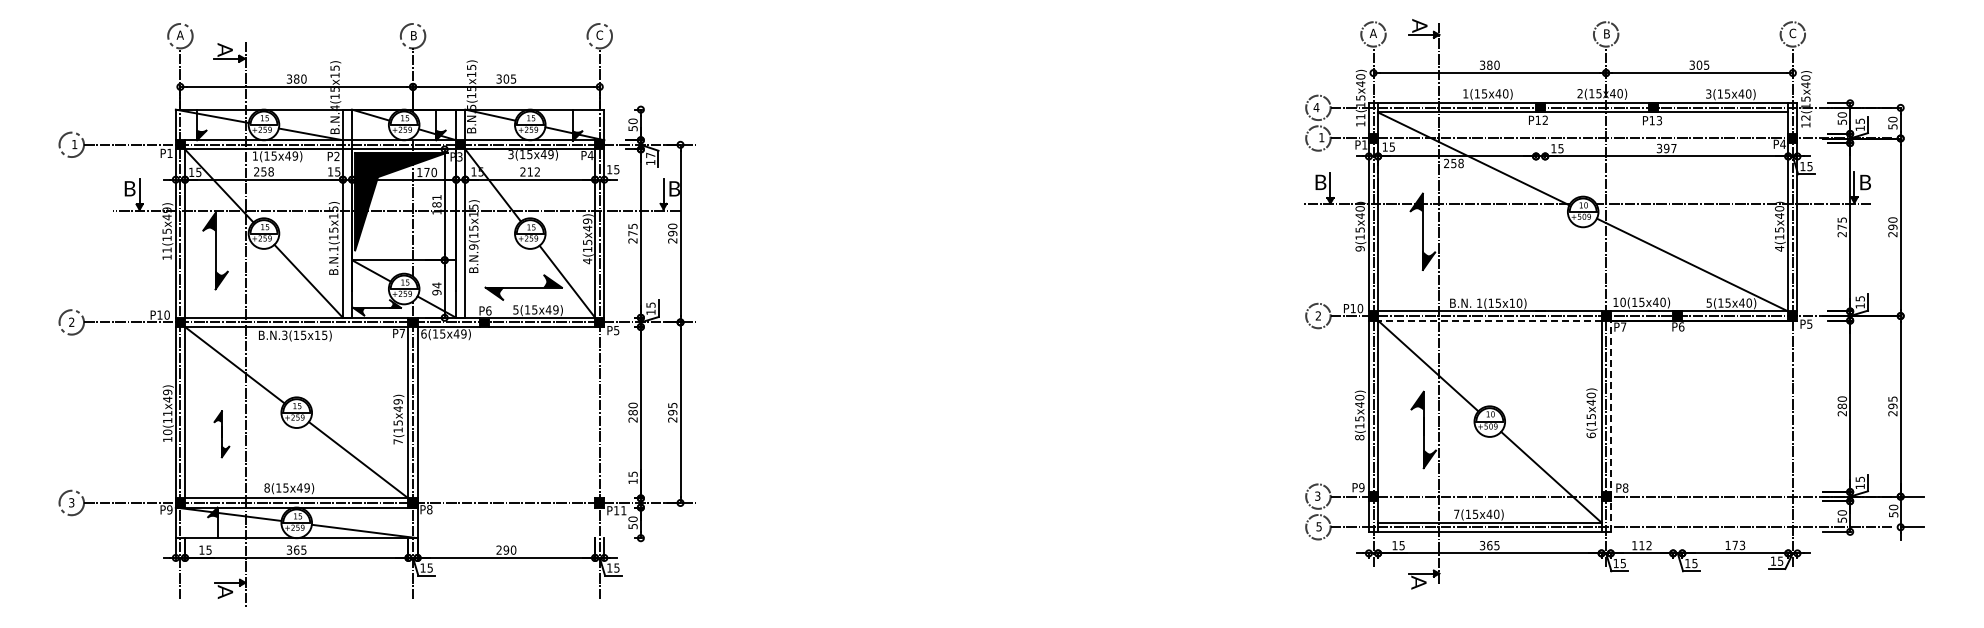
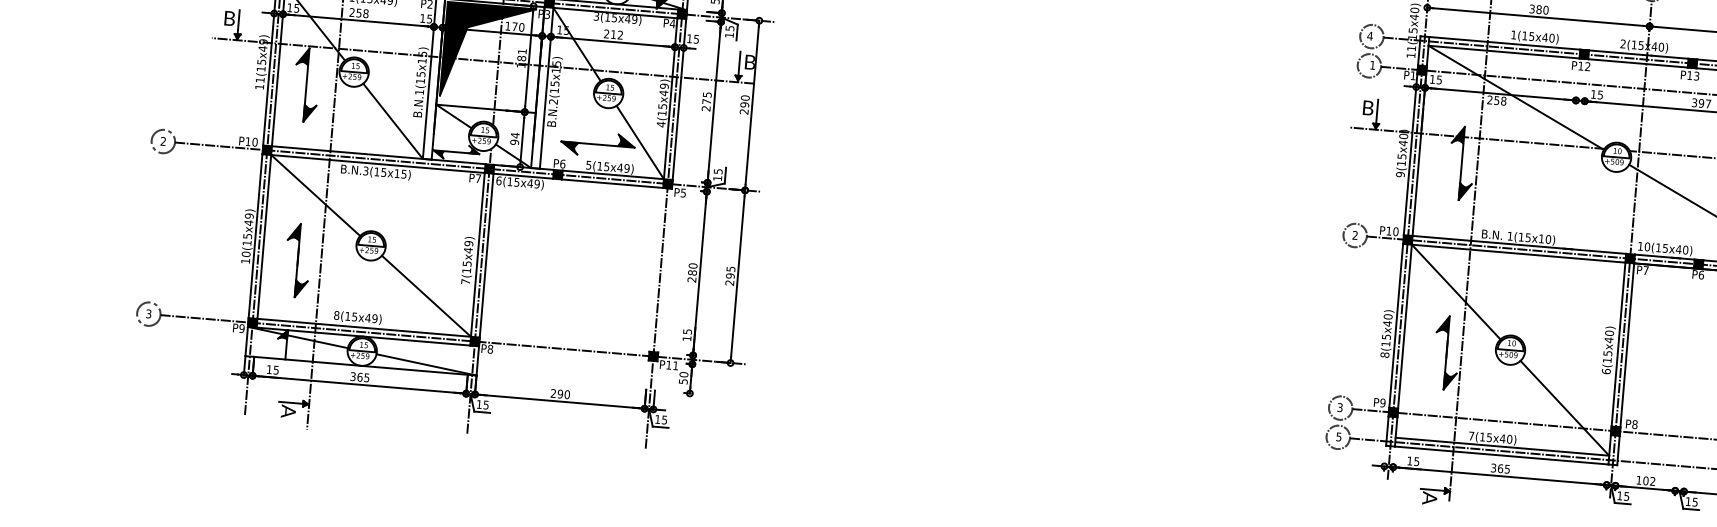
text: (650, 155) -> (729, 28), 17 -> 15
text: (473, 246) -> (553, 101), B.N.9(15x15) -> B.N.2(15x15)
line: (1489, 320) -> (1518, 253), dashed -> solid
text: (167, 413) -> (247, 236), 10(11x49) -> 10(15x49)
line: (1610, 426) -> (1625, 364), dashed -> solid
part: (221, 434) -> (297, 260), size x1.67
text: (1641, 545) -> (1645, 480), 112 -> 102

